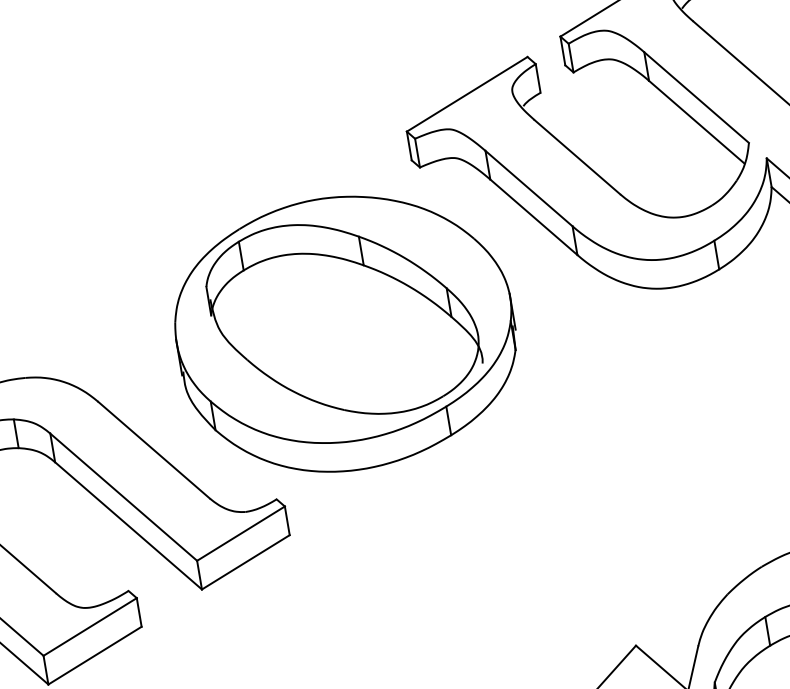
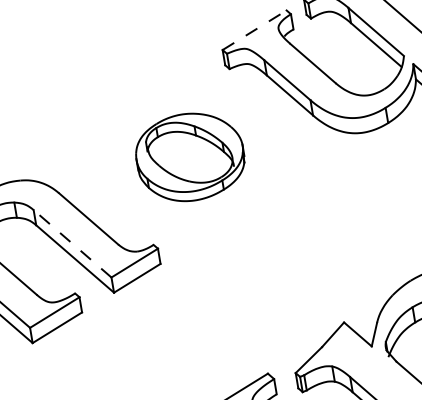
line: (466, 94) -> (254, 30), solid -> dashed
part: (346, 334) -> (190, 157), size x0.6
line: (123, 496) -> (72, 243), solid -> dashed

